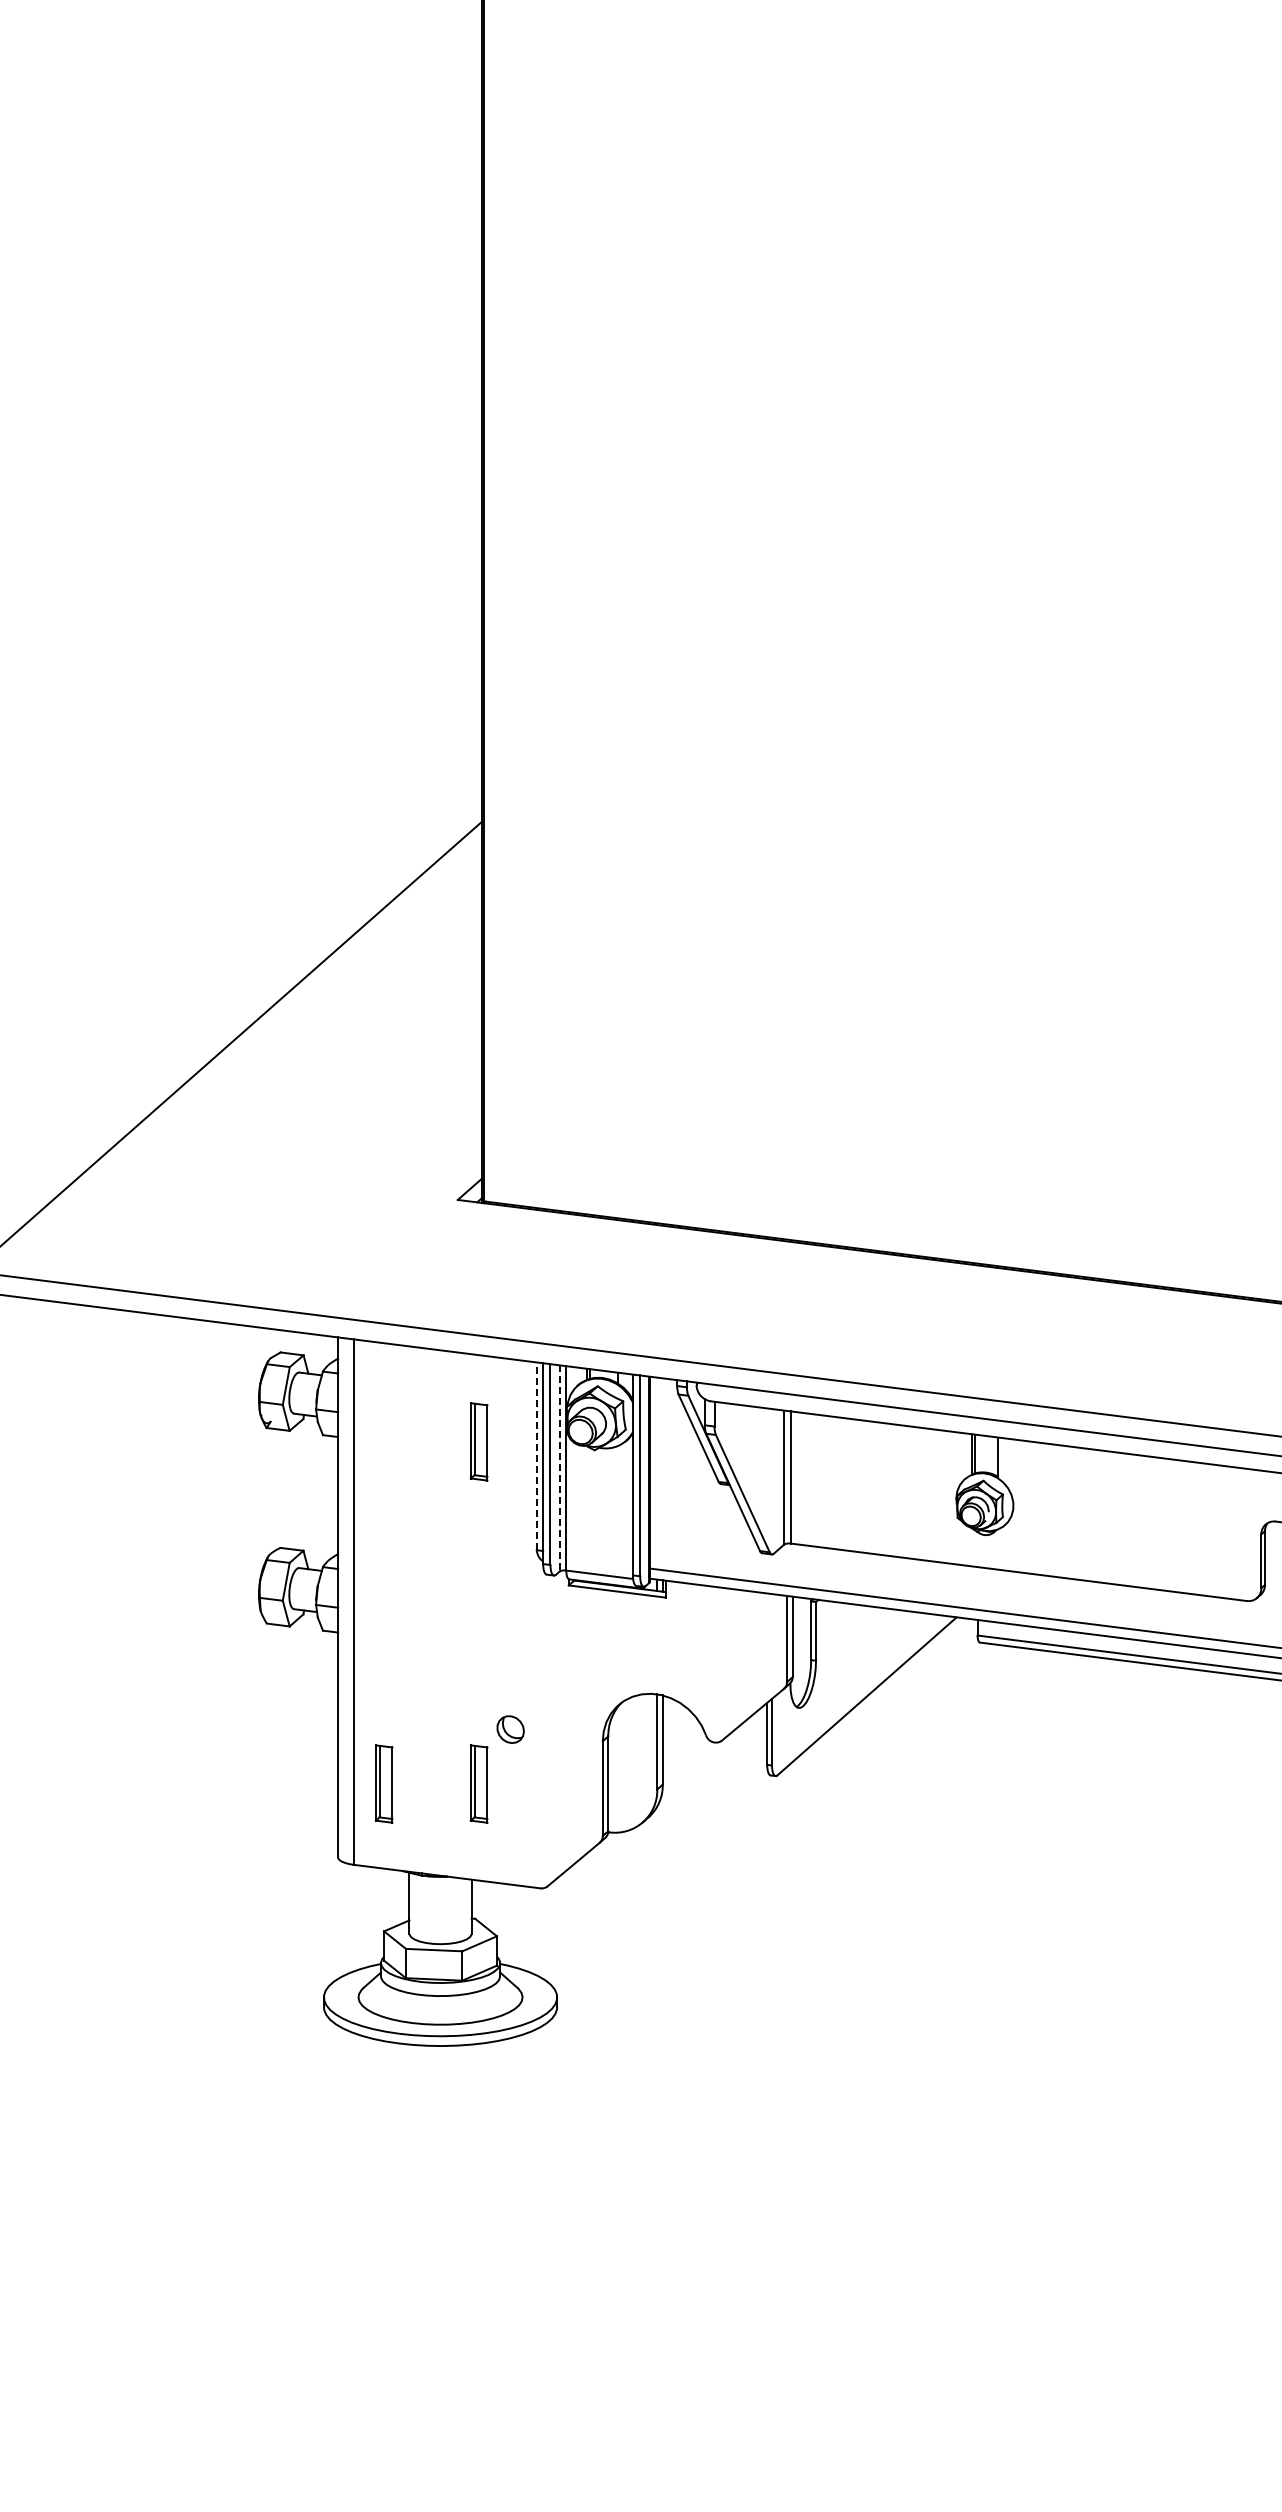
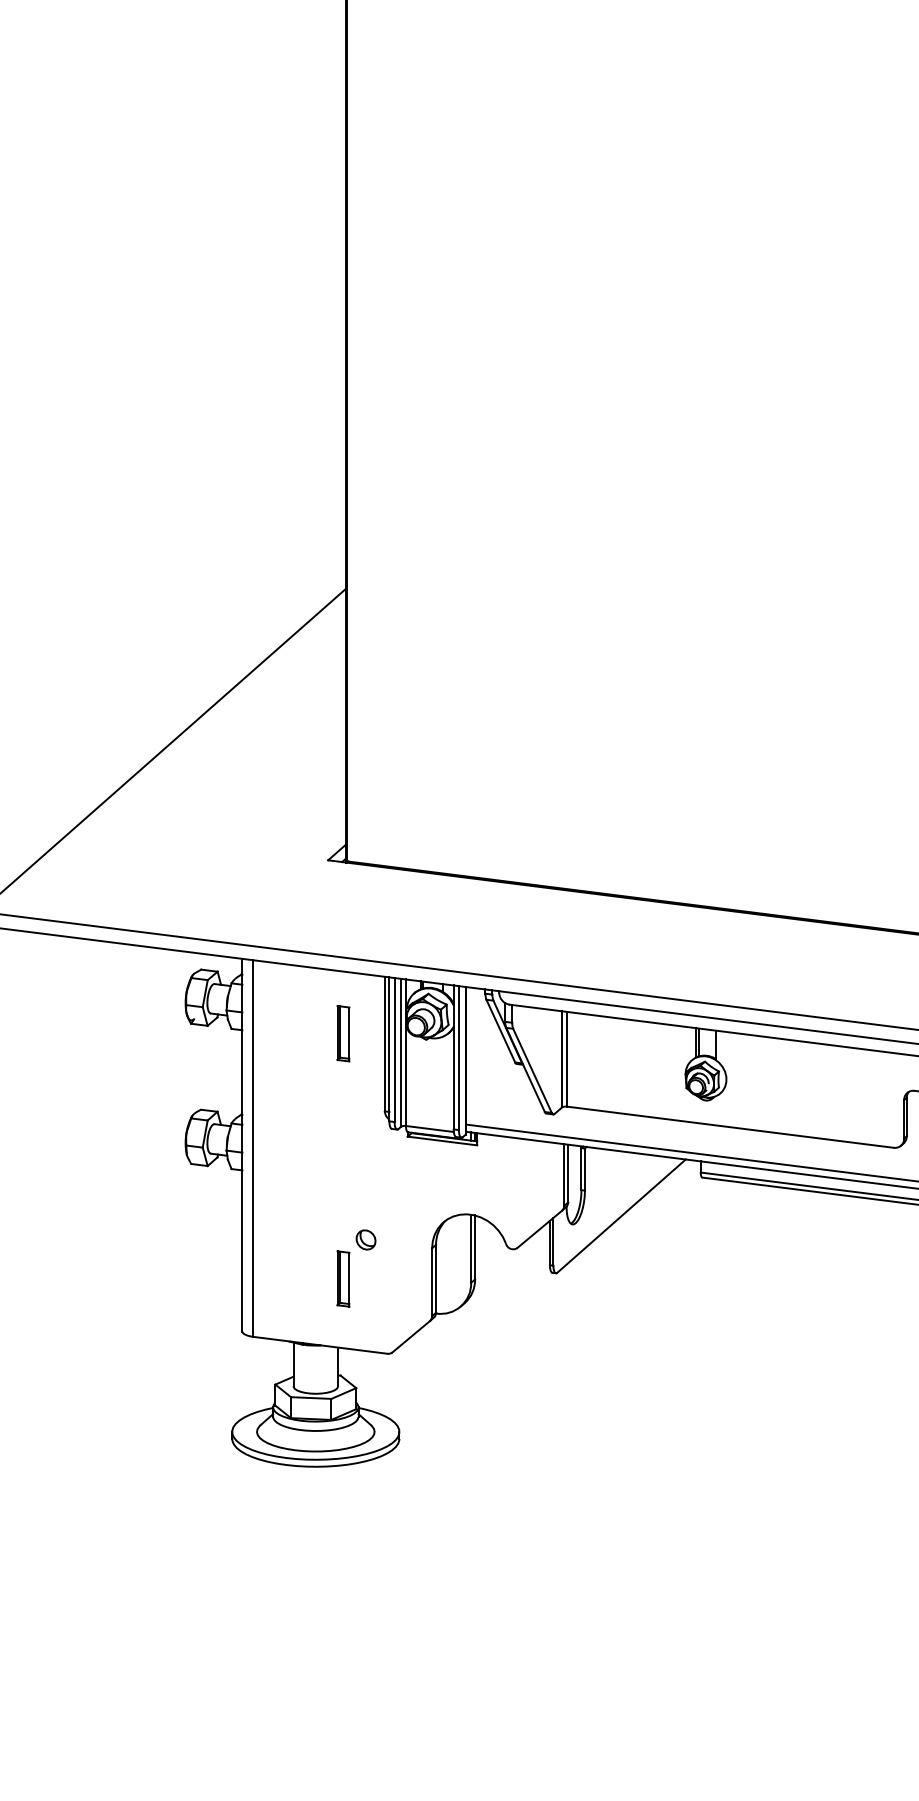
line: (536, 1456) -> (384, 1044), dashed -> solid
line: (559, 1468) -> (401, 1052), dashed -> solid
part: (383, 1783) -> (274, 1278), removed

